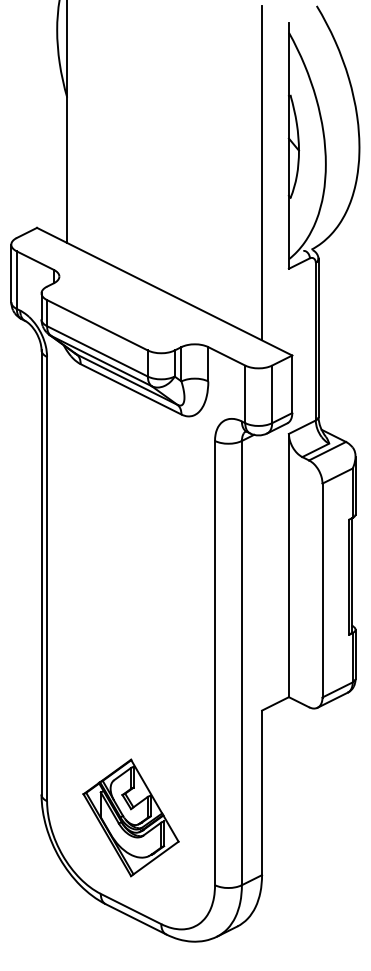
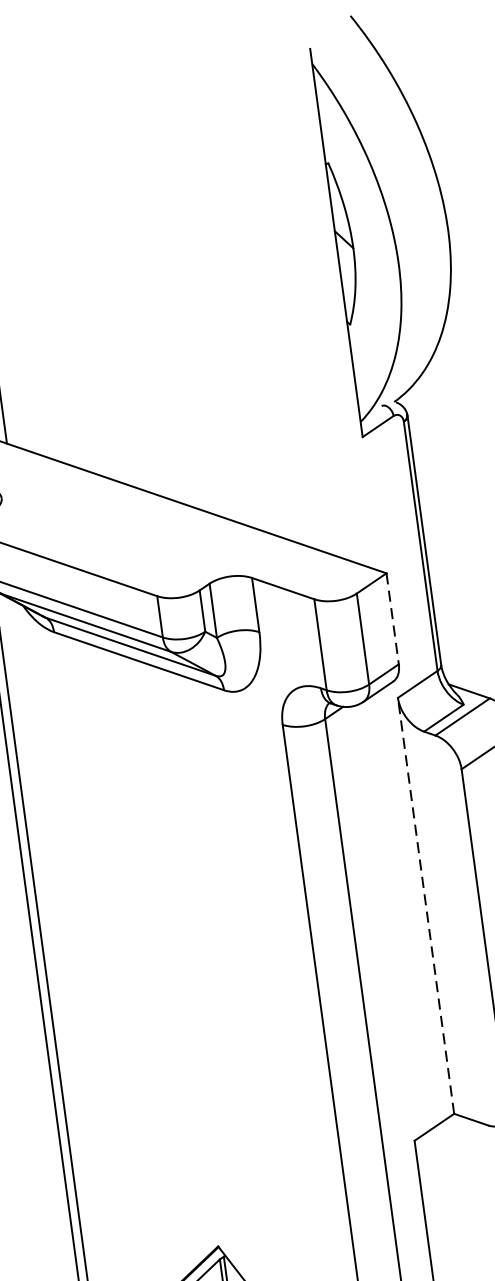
line: (262, 173) -> (300, 292), removed
line: (292, 384) -> (393, 619), solid -> dashed
line: (288, 565) -> (425, 905), solid -> dashed

